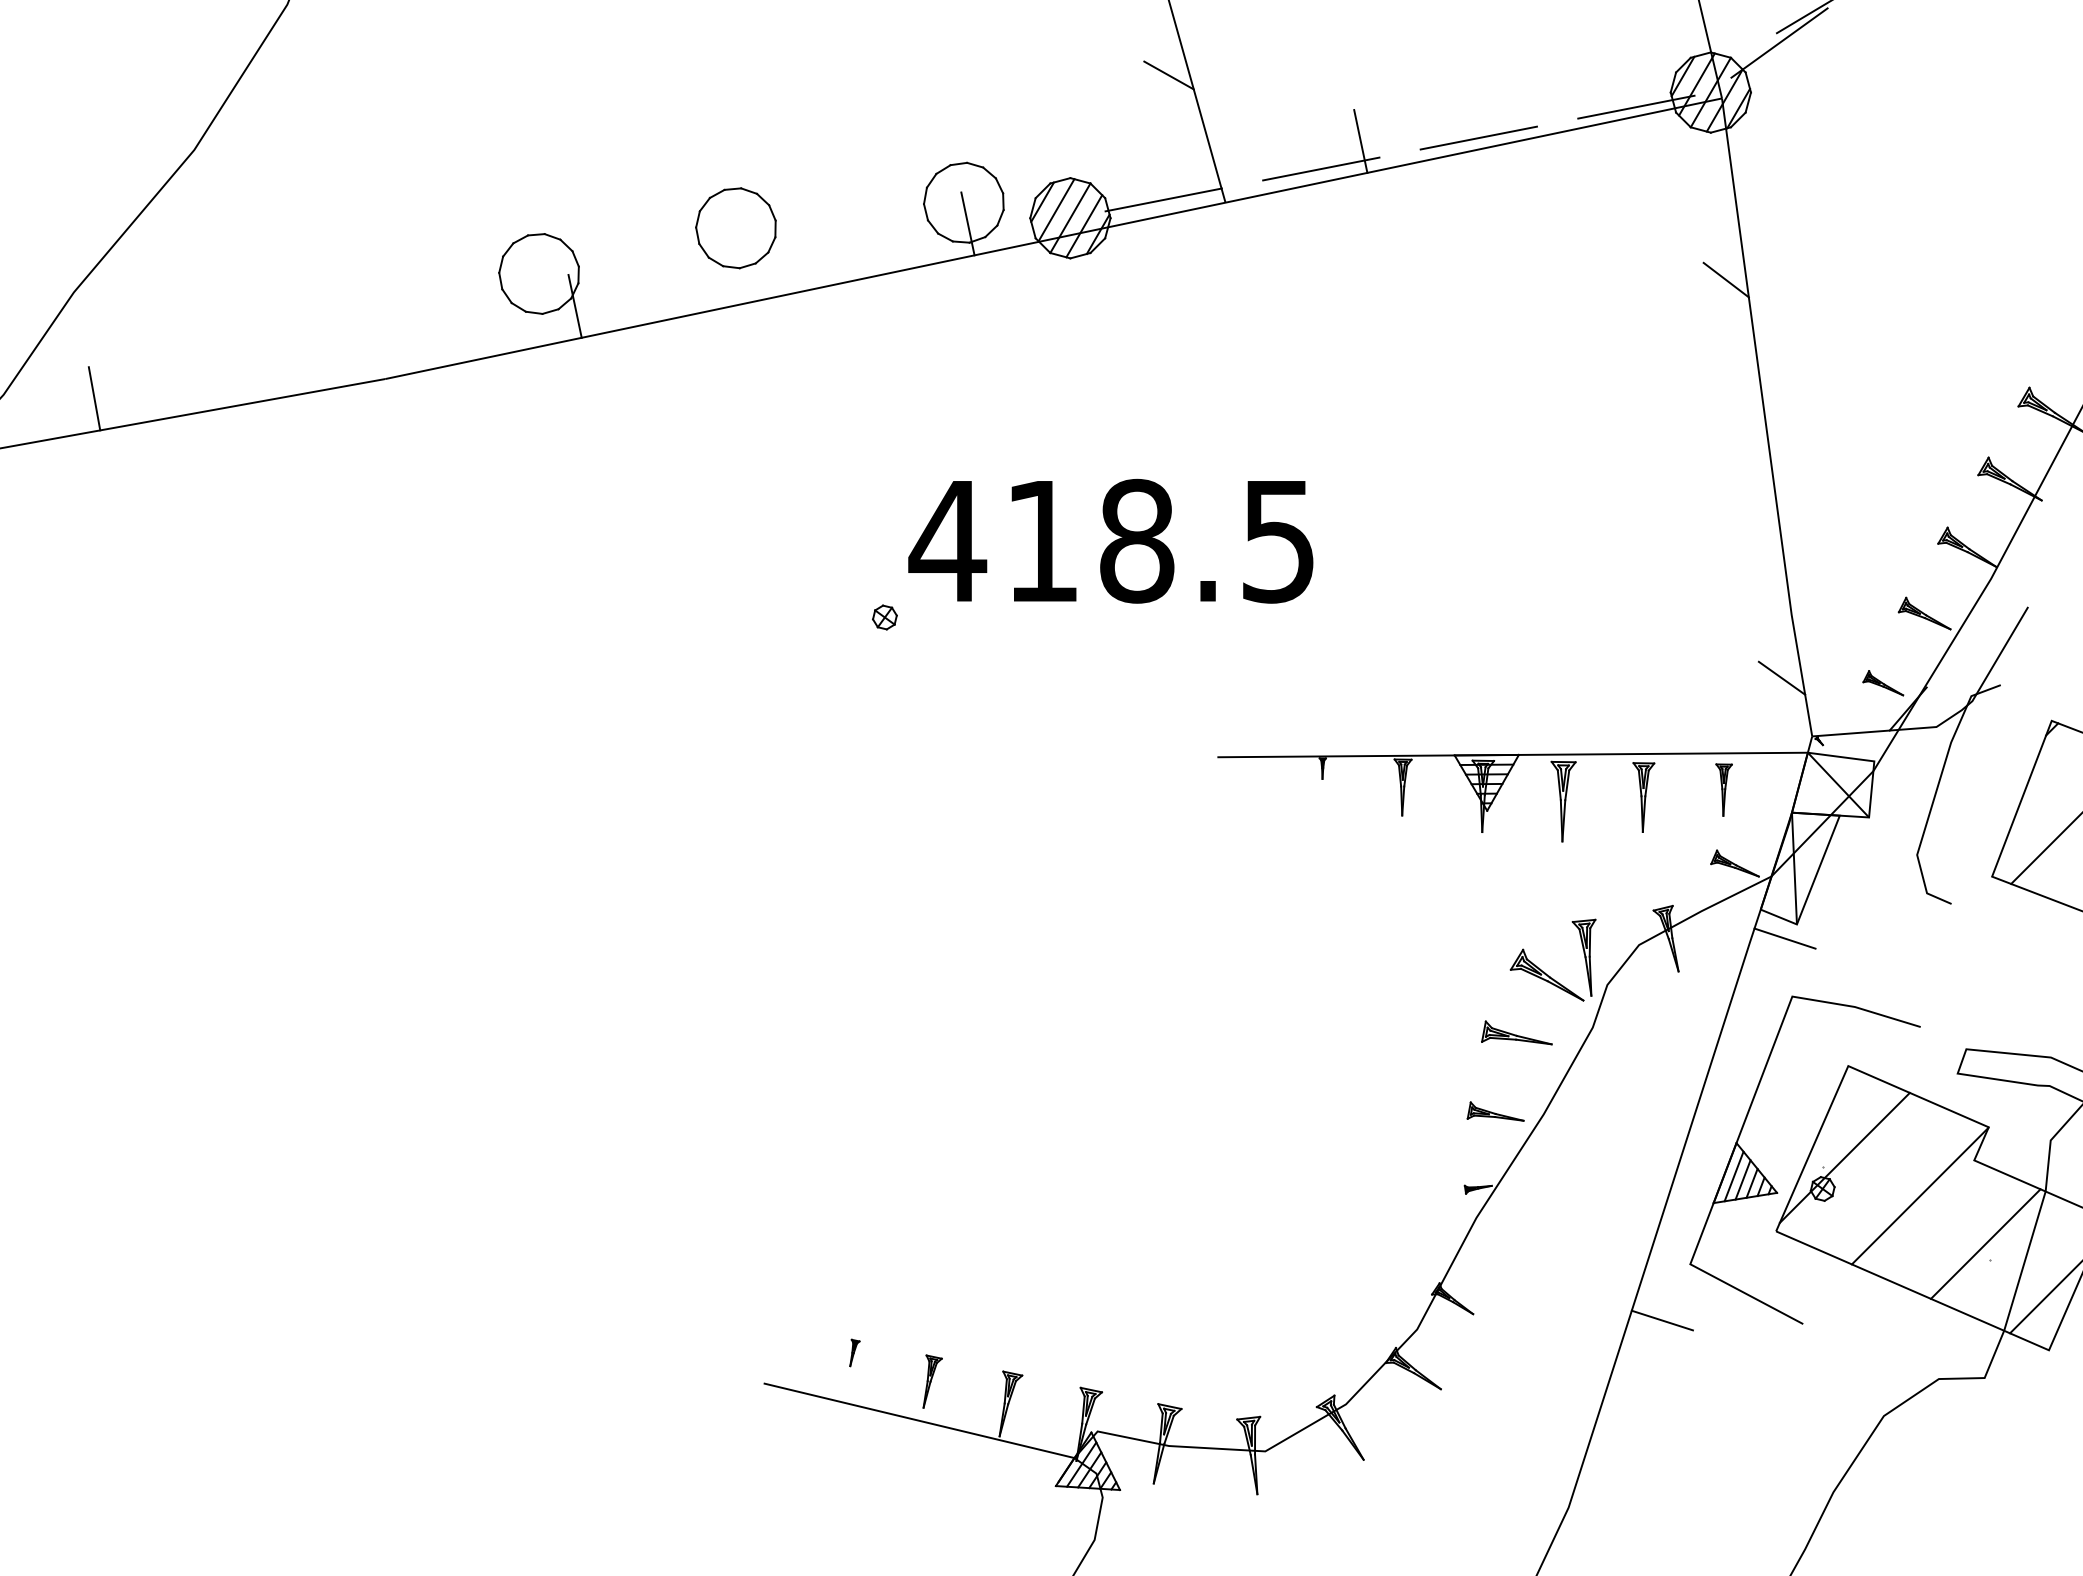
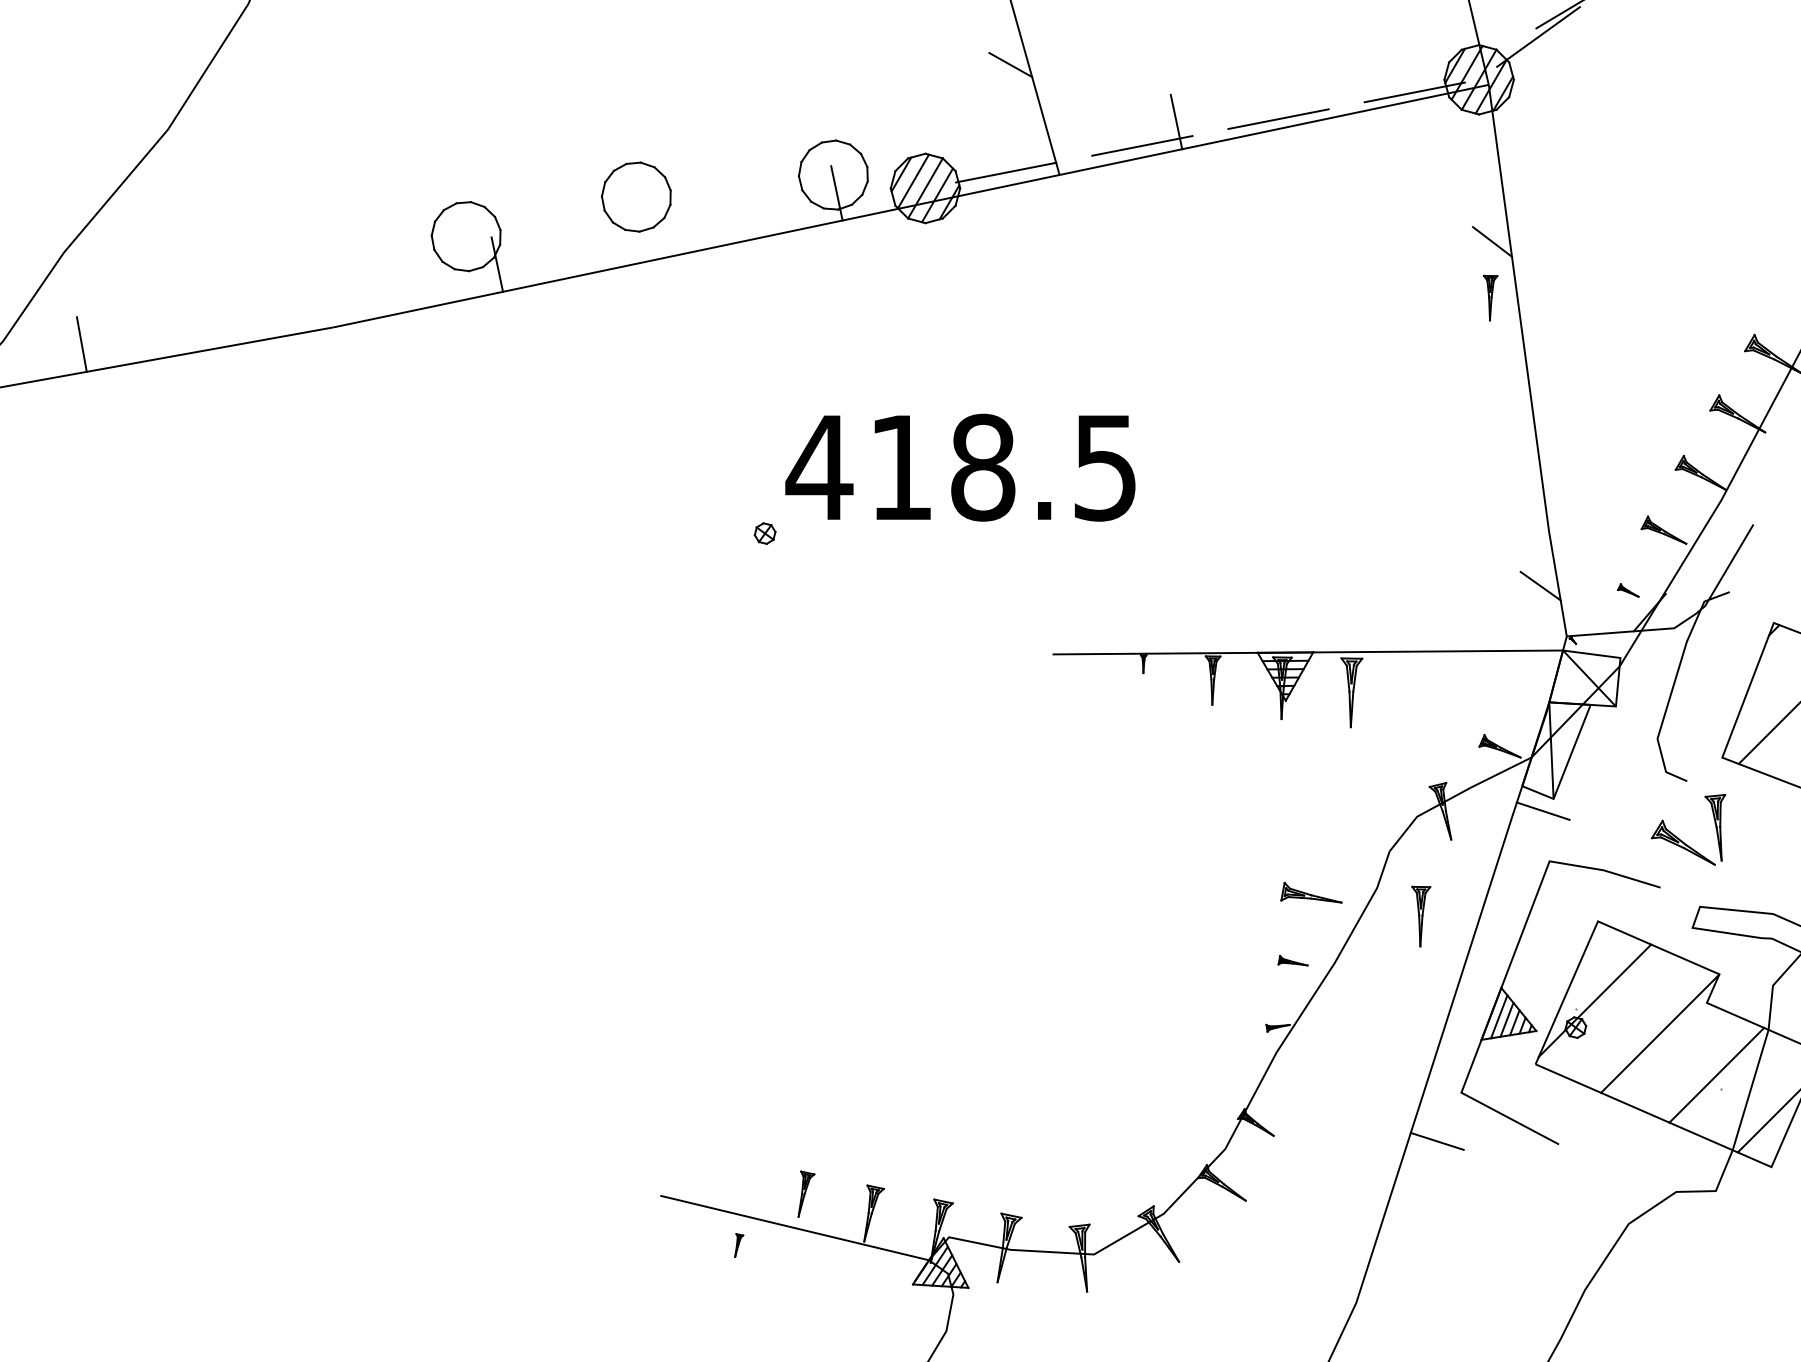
part: (1883, 683) -> (1628, 590), size x0.6
part: (1723, 789) -> (1490, 297), moved
part: (1643, 797) -> (1420, 916), moved
part: (1544, 971) -> (1681, 839), moved
part: (1495, 1111) -> (1292, 960), size x0.6
part: (854, 1352) -> (738, 1245), moved

